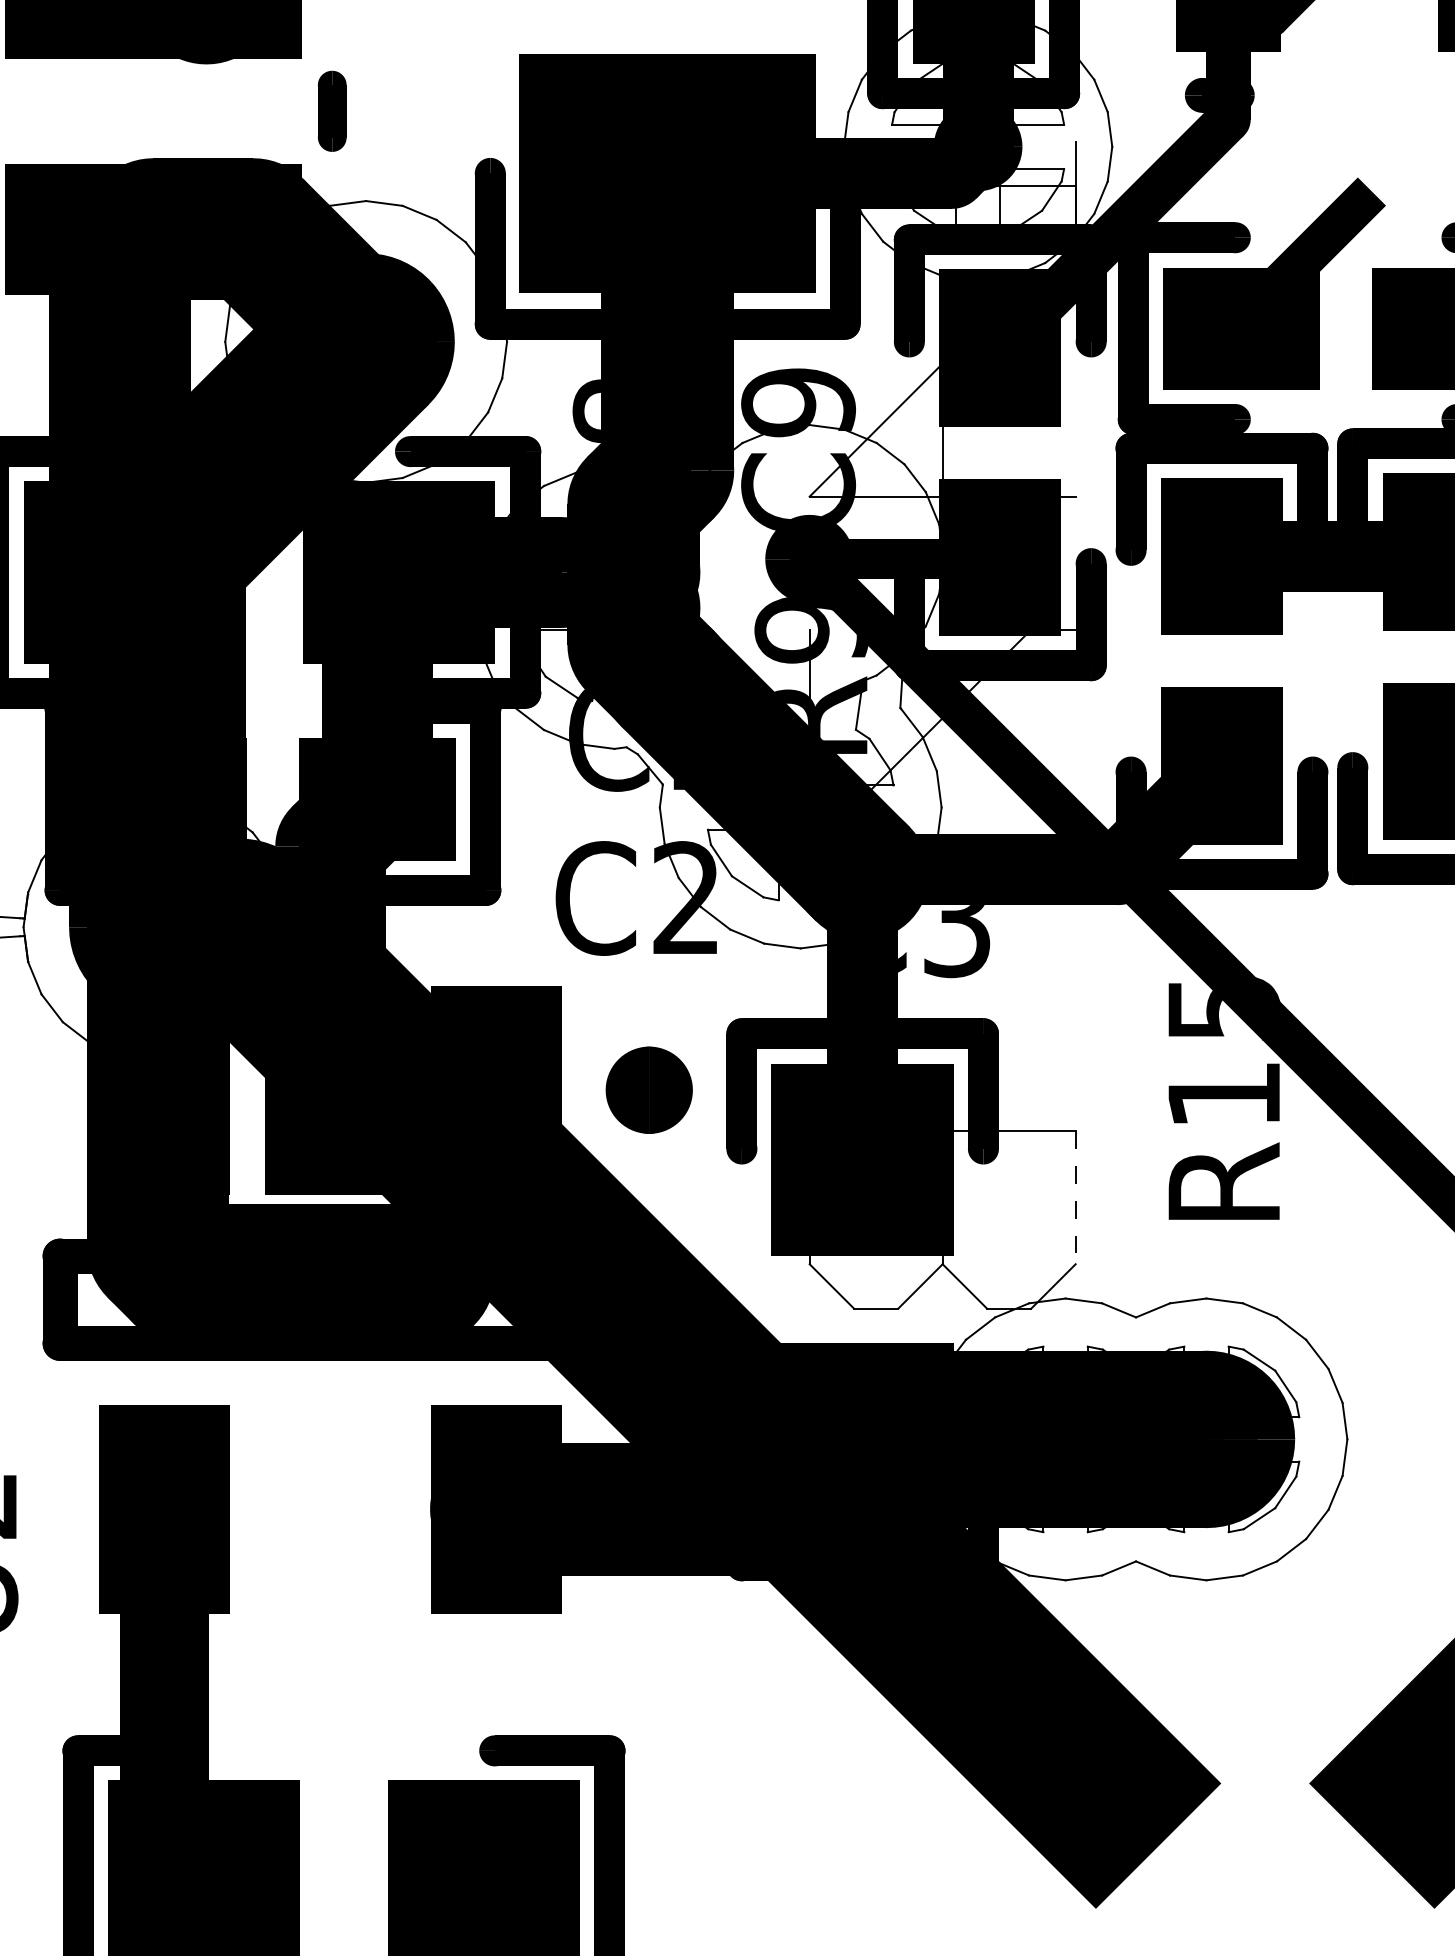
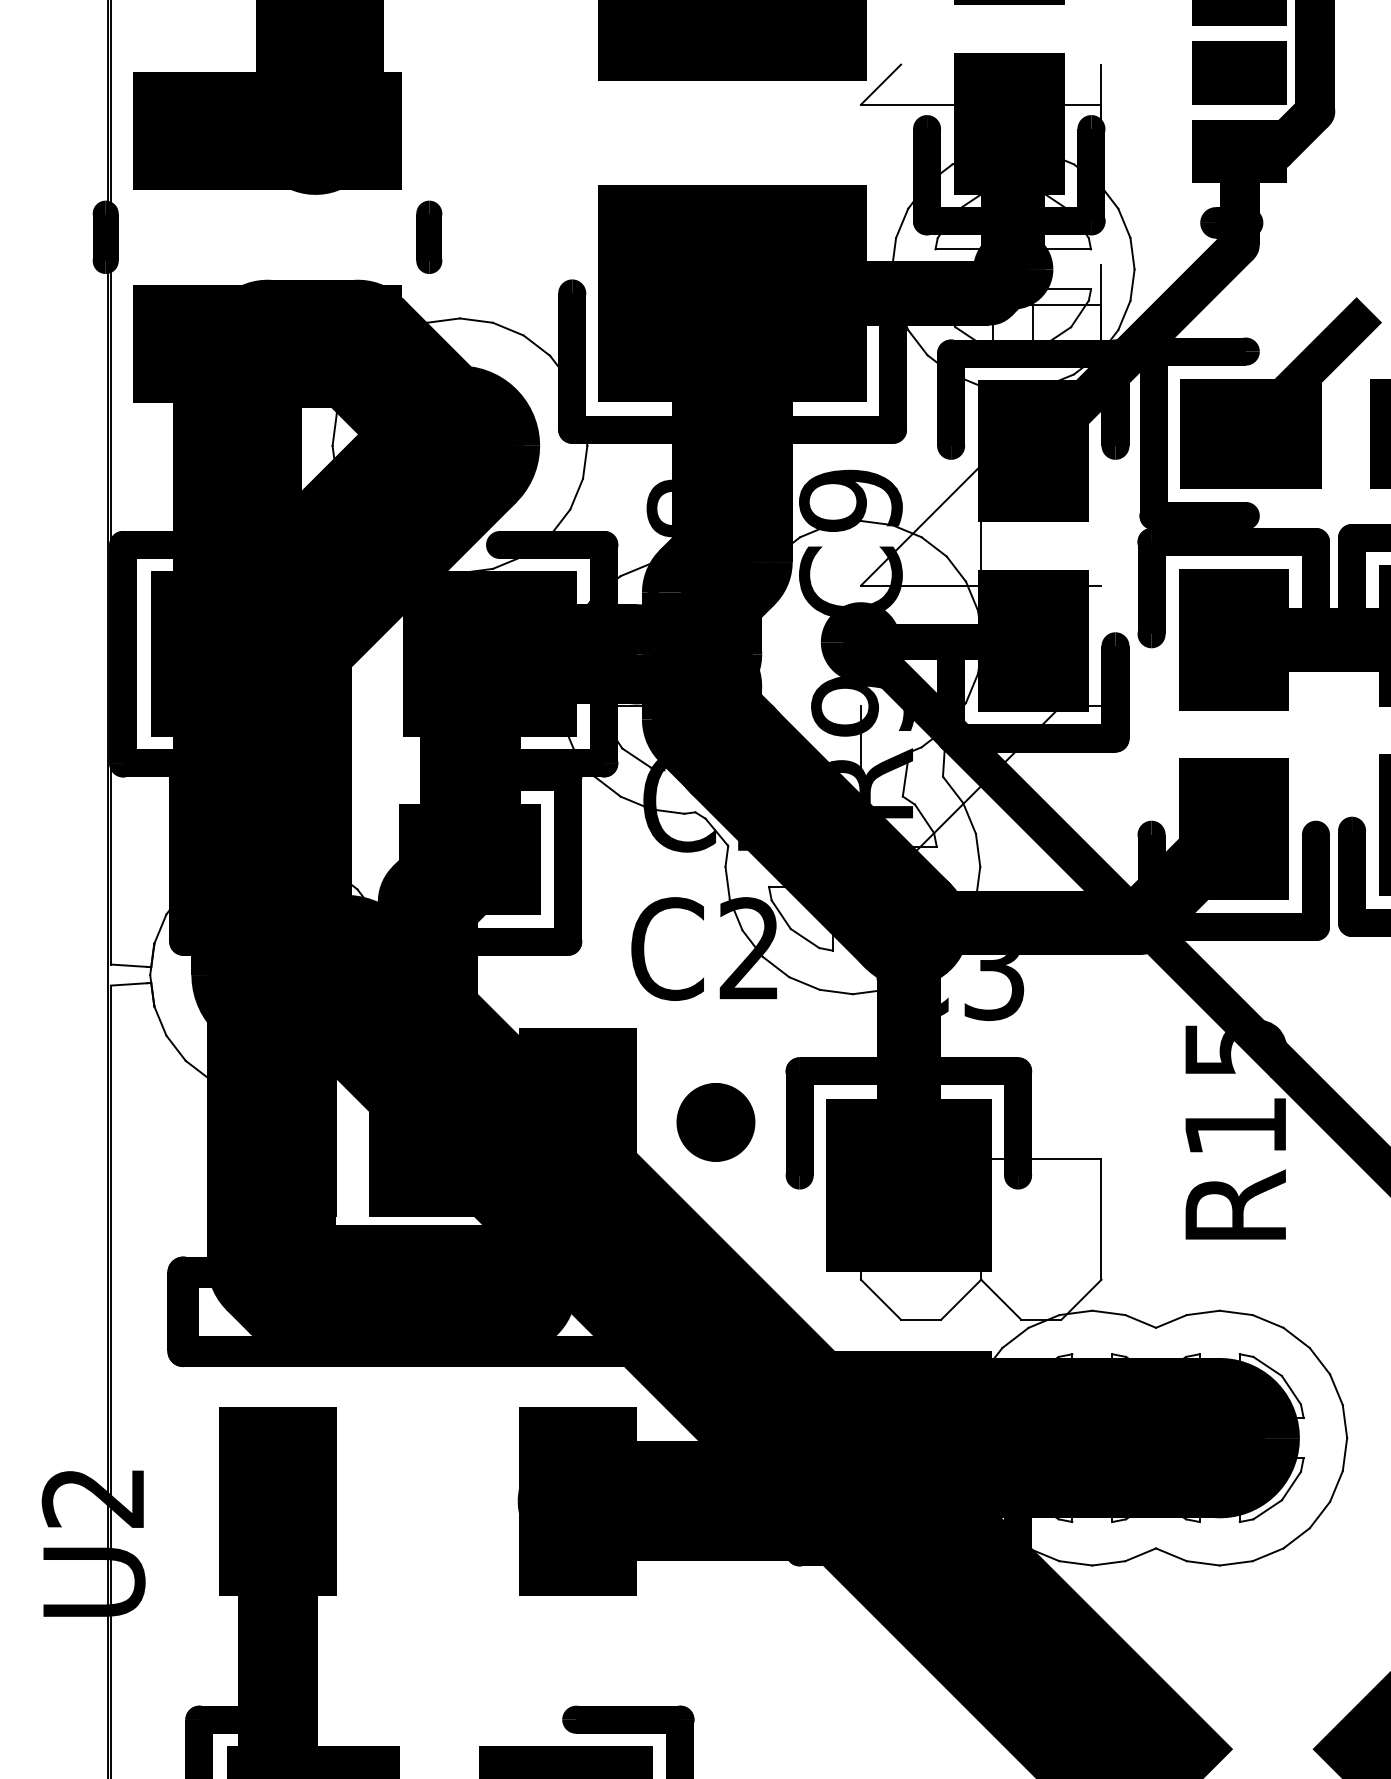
line: (1075, 1198) -> (1101, 1220), dashed -> solid

